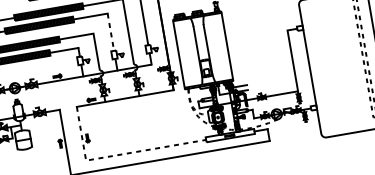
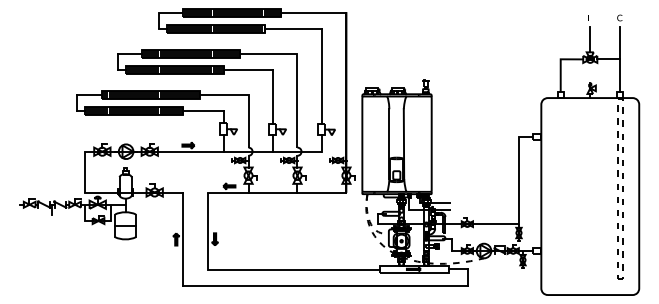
line: (111, 31) -> (273, 96), dashed -> solid
line: (119, 154) -> (255, 269), dashed -> solid

